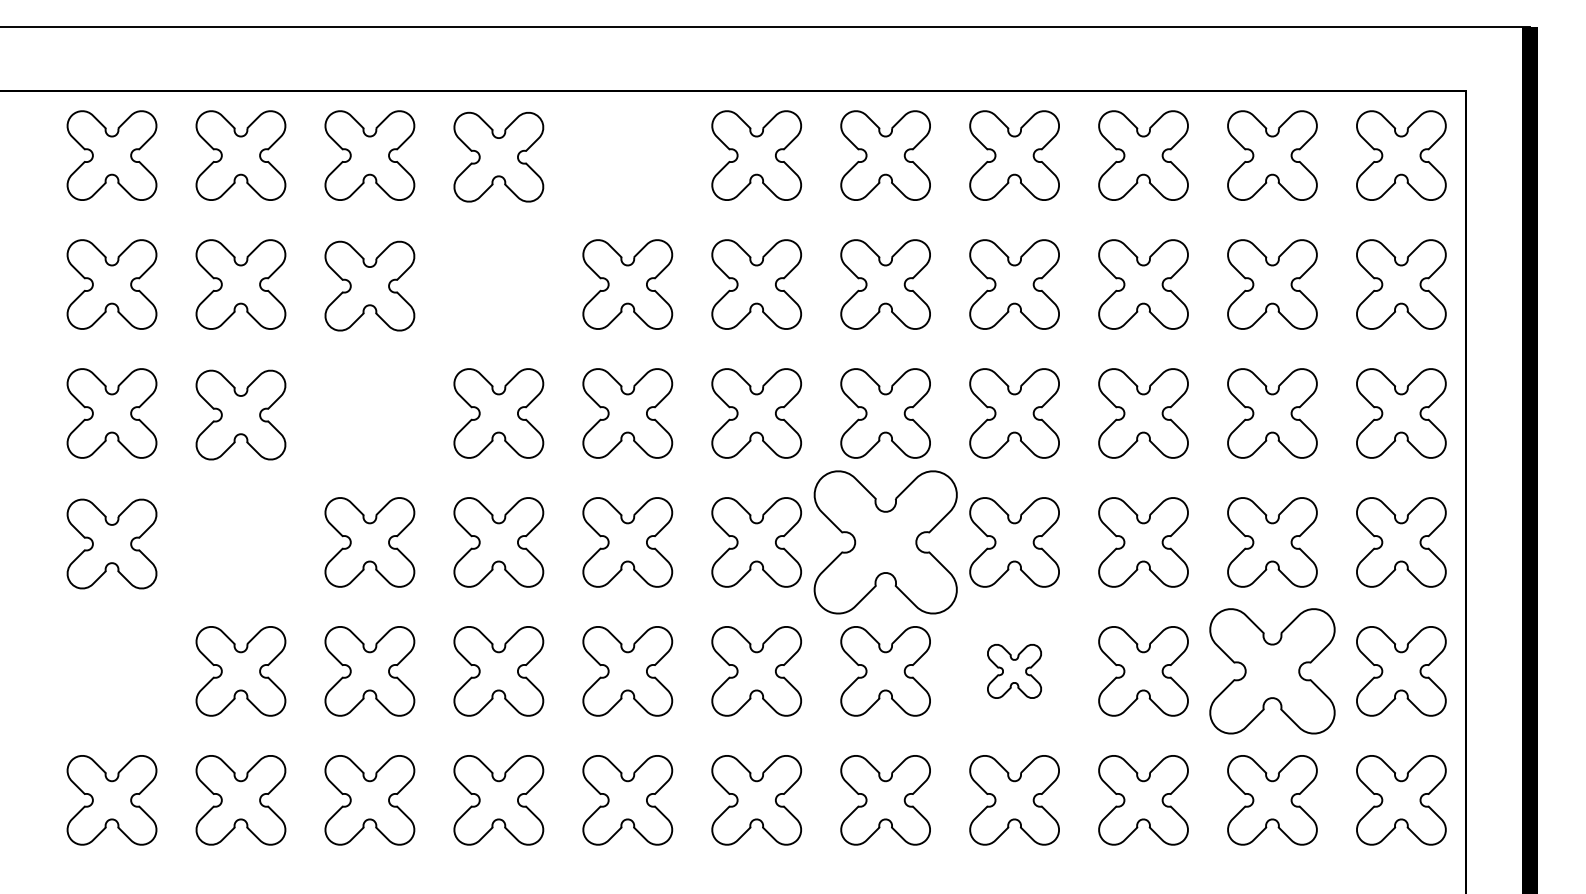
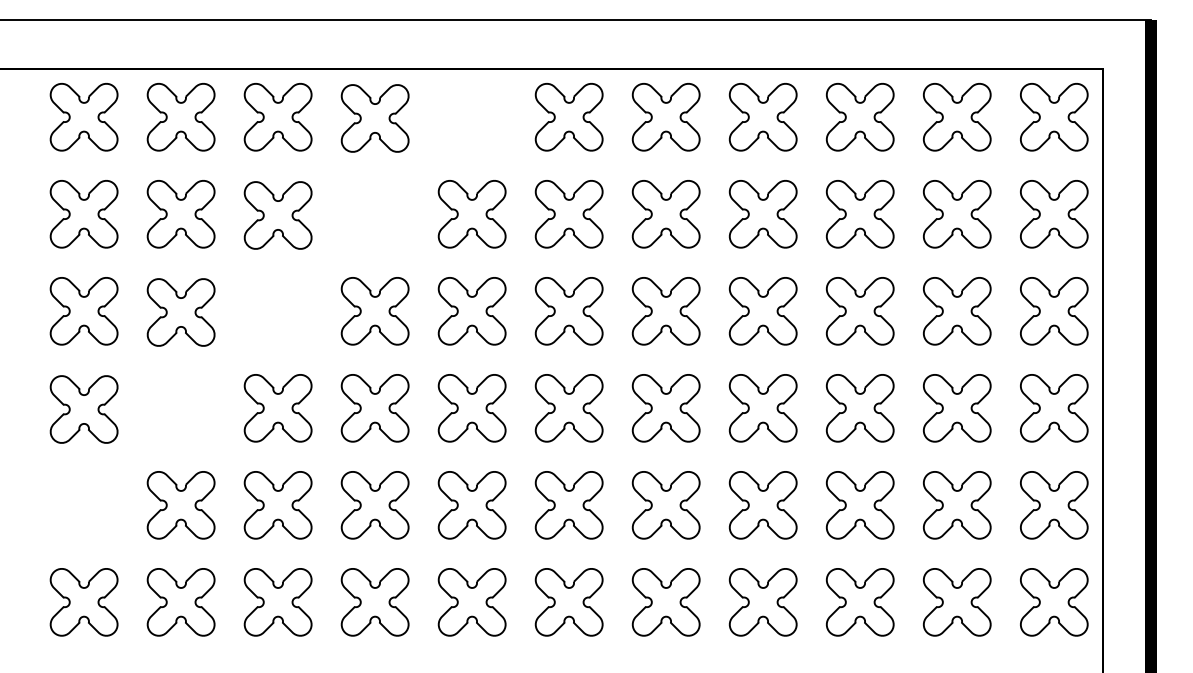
part: (885, 542) -> (666, 408), size x0.62
part: (1014, 671) -> (763, 505), size x1.67
part: (1272, 671) -> (957, 505), size x0.71

